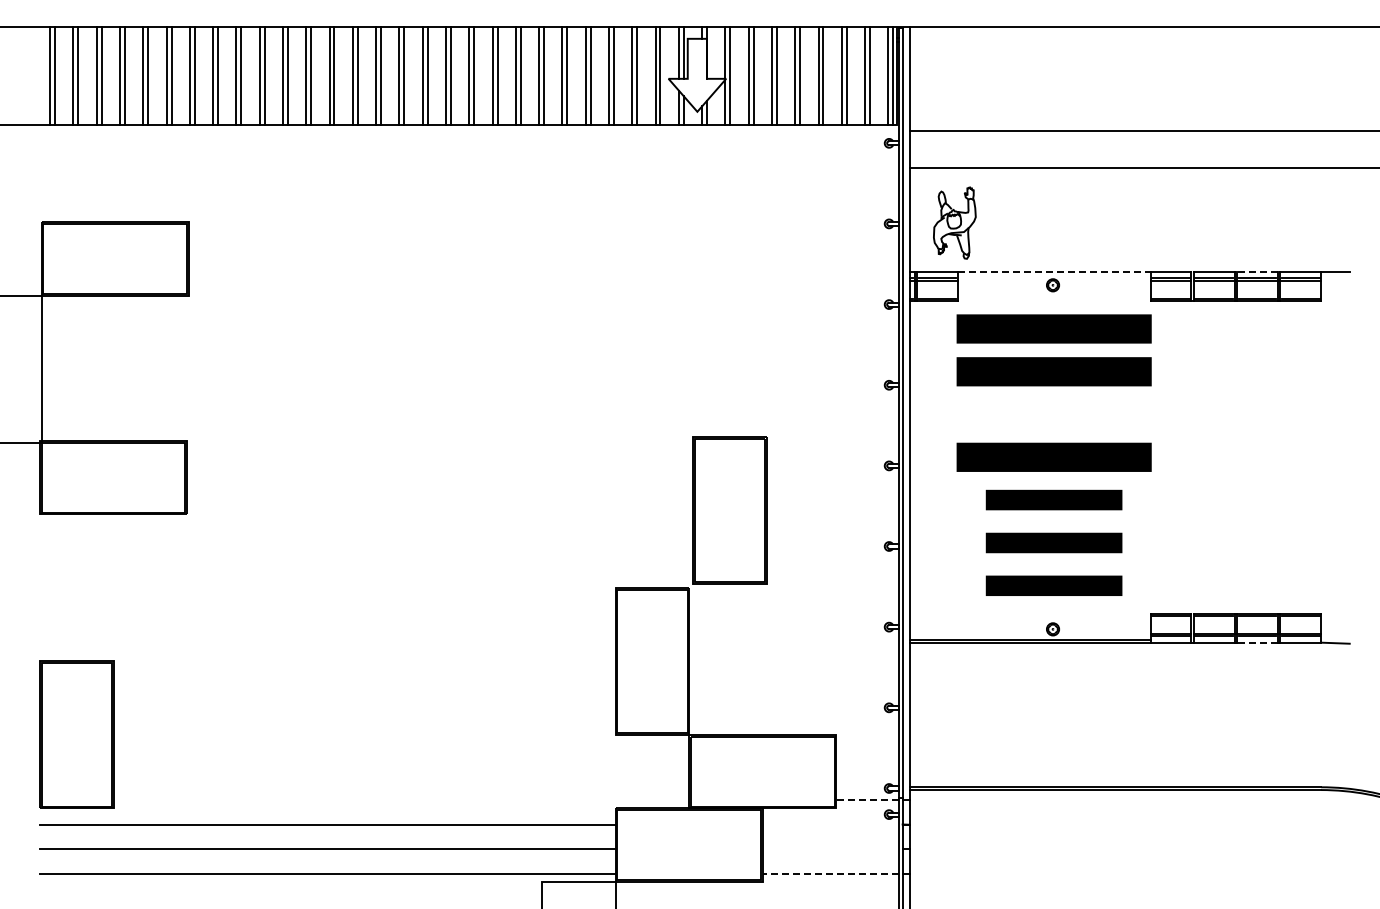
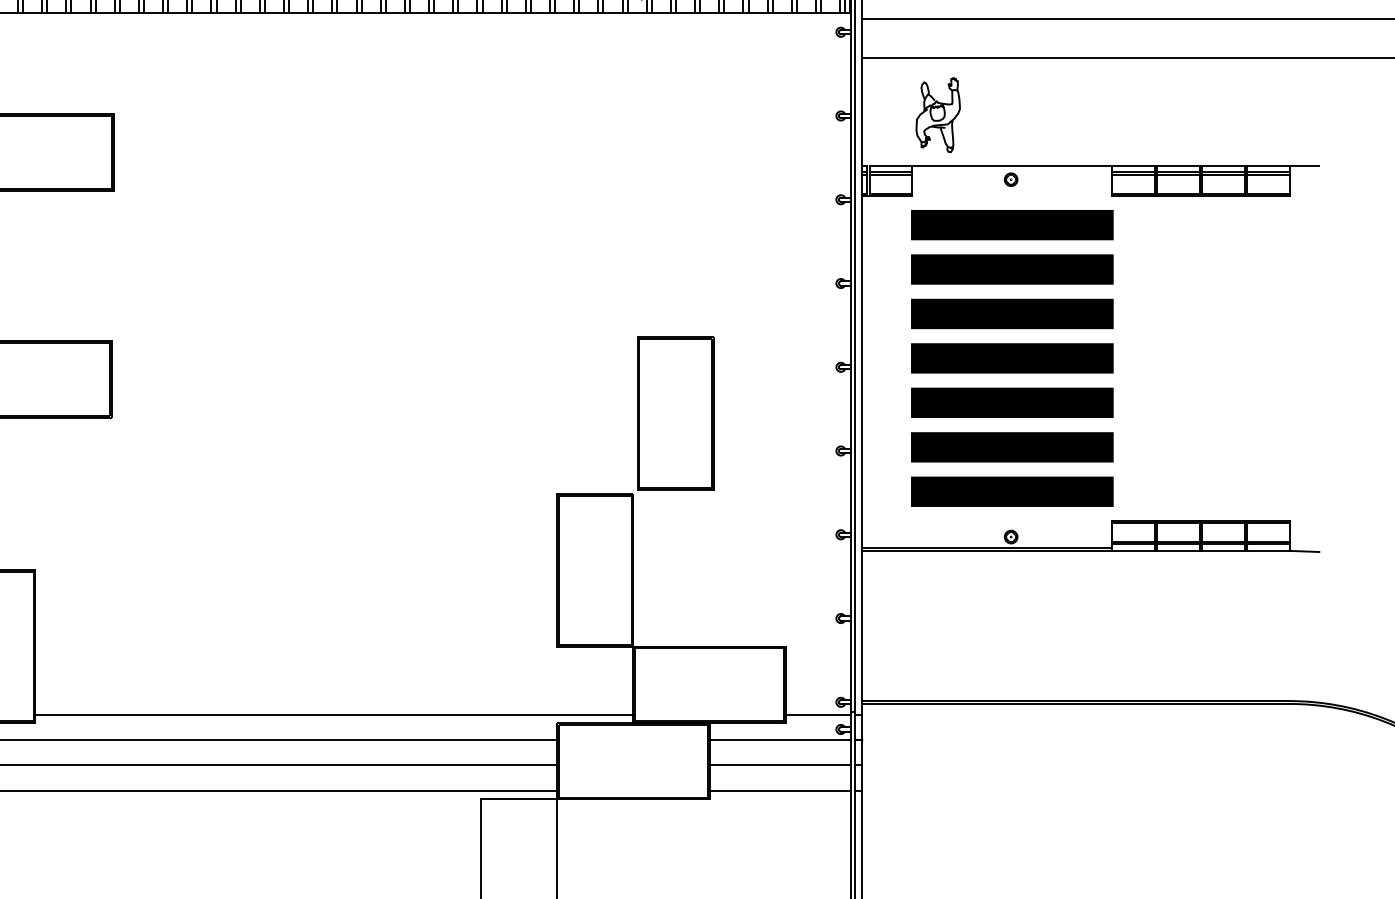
part: (954, 222) -> (937, 114), moved
line: (1054, 272) -> (1012, 166), dashed -> solid
line: (1256, 272) -> (1222, 166), dashed -> solid
part: (1053, 414) -> (1011, 313), added
part: (1053, 499) -> (1011, 402), size x1.43
part: (1053, 542) -> (1011, 446), size x1.43
part: (1053, 585) -> (1011, 491), size x1.43
line: (1256, 642) -> (1222, 550), dashed -> solid
line: (401, 800) -> (334, 714), added
line: (866, 800) -> (817, 714), dashed -> solid
line: (830, 824) -> (780, 739), added
line: (830, 849) -> (780, 765), added
line: (830, 873) -> (780, 790), dashed -> solid

